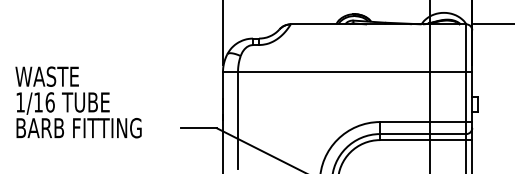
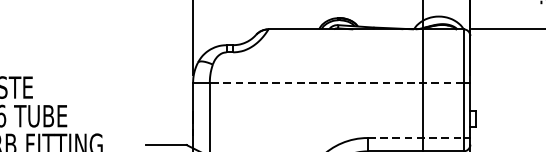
line: (351, 72) -> (336, 82), solid -> dashed
line: (423, 122) -> (416, 138), solid -> dashed

